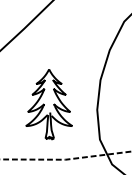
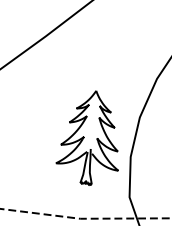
part: (48, 104) -> (89, 137), moved

